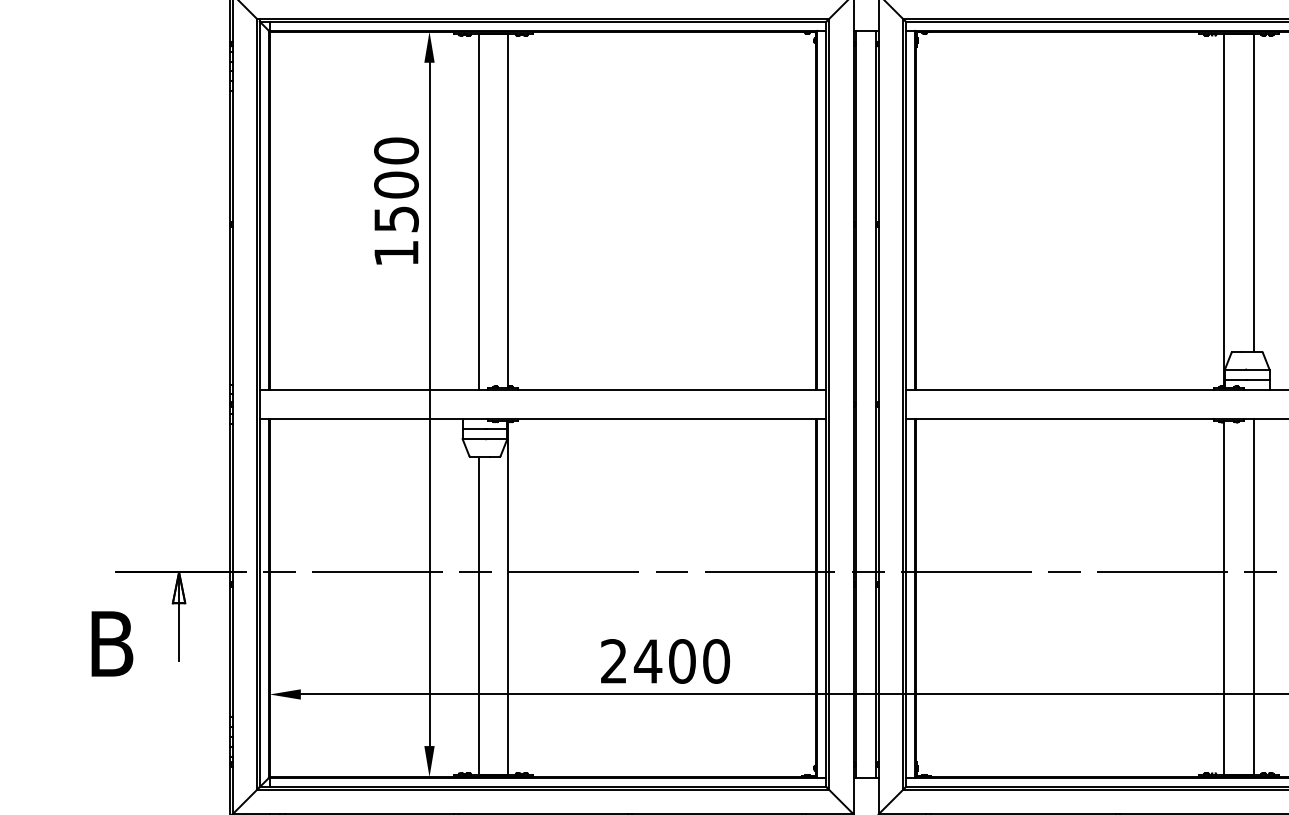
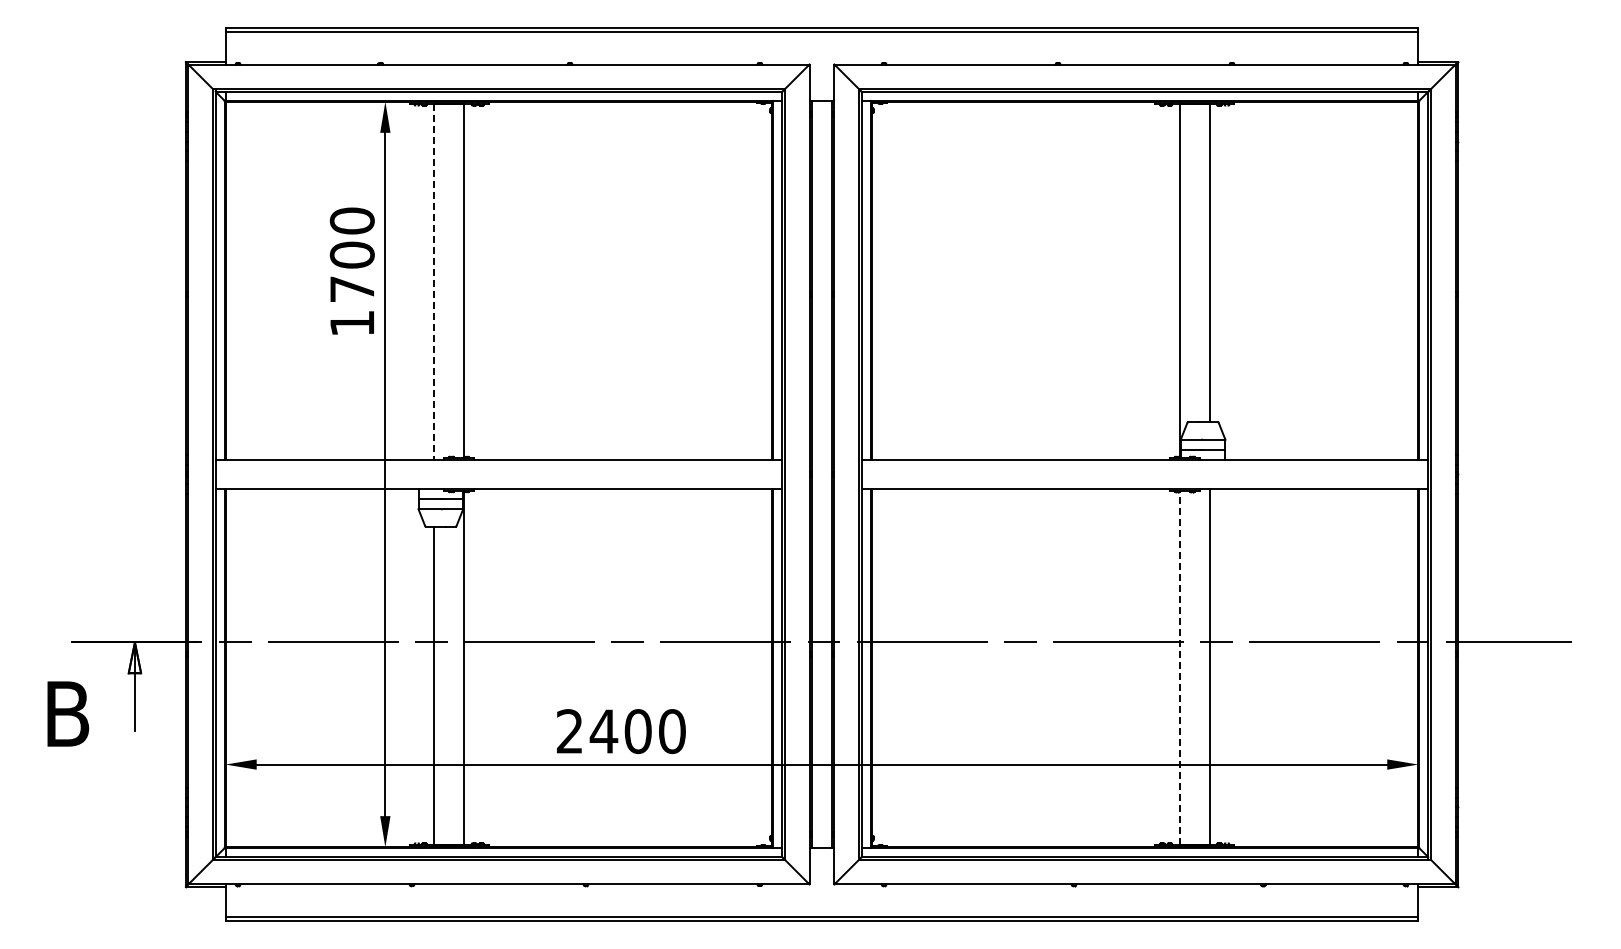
line: (478, 211) -> (434, 281), solid -> dashed
text: (396, 219) -> (352, 289), 1500 -> 1700
line: (1223, 597) -> (1179, 667), solid -> dashed

